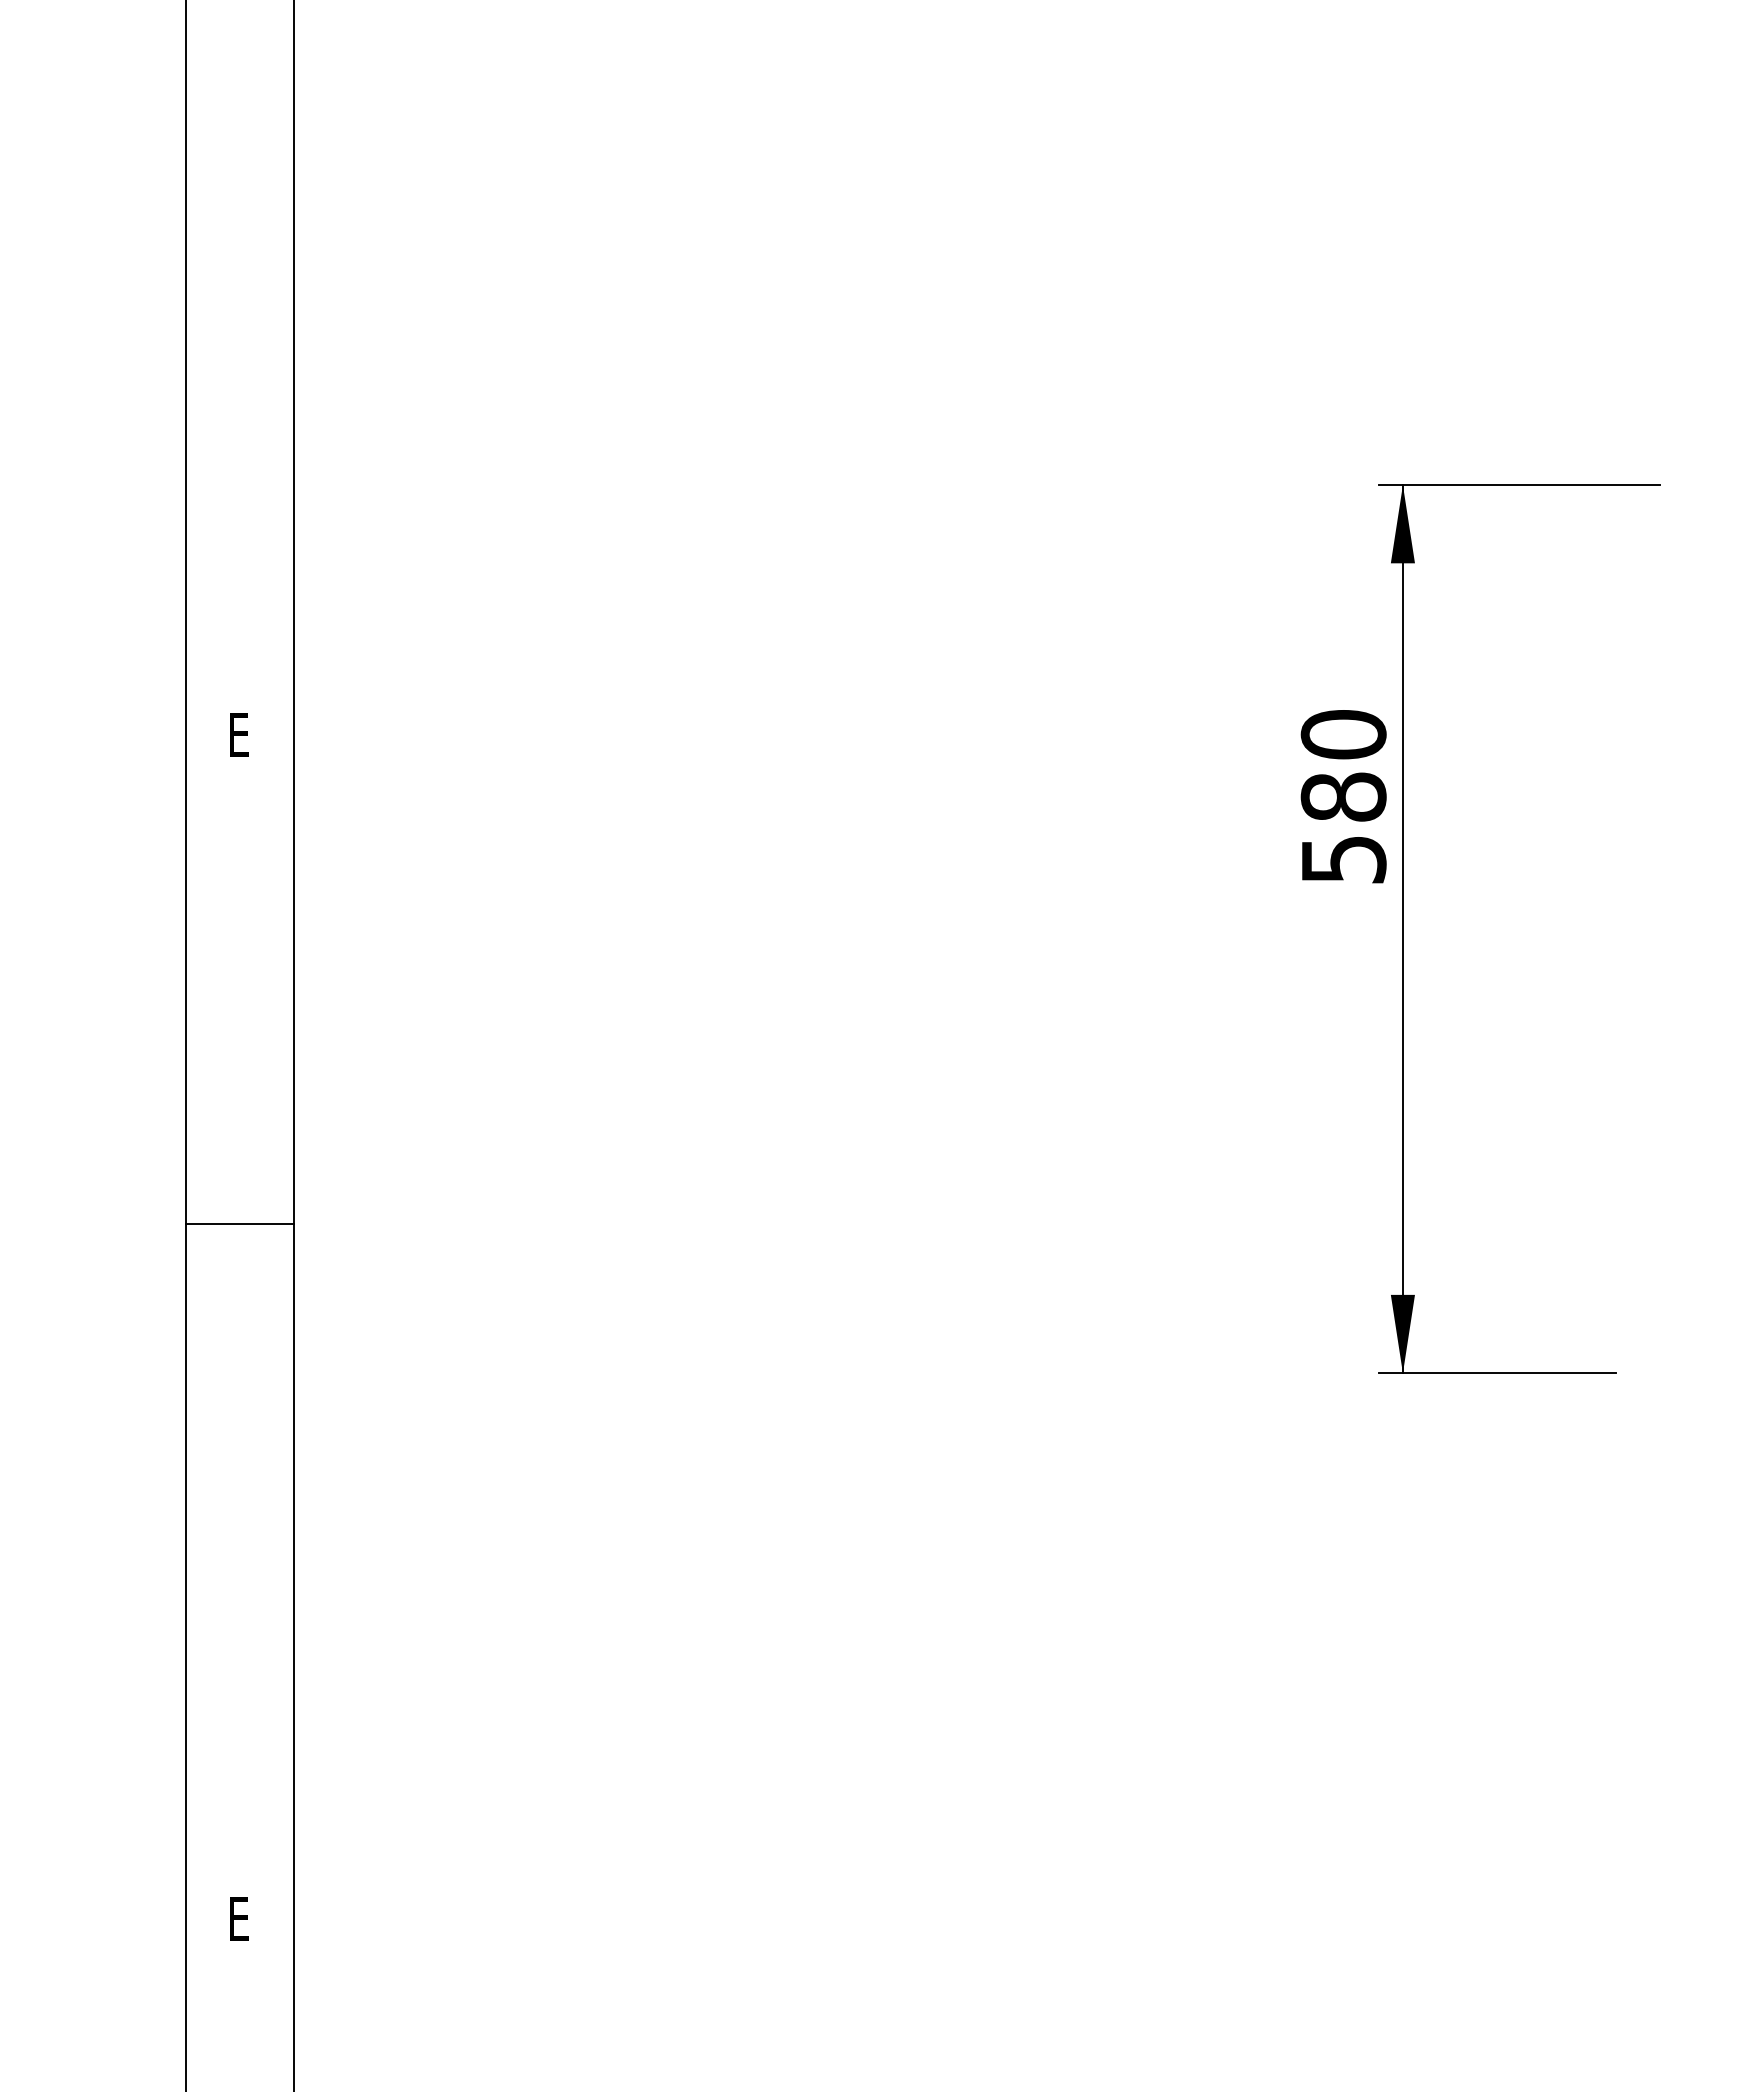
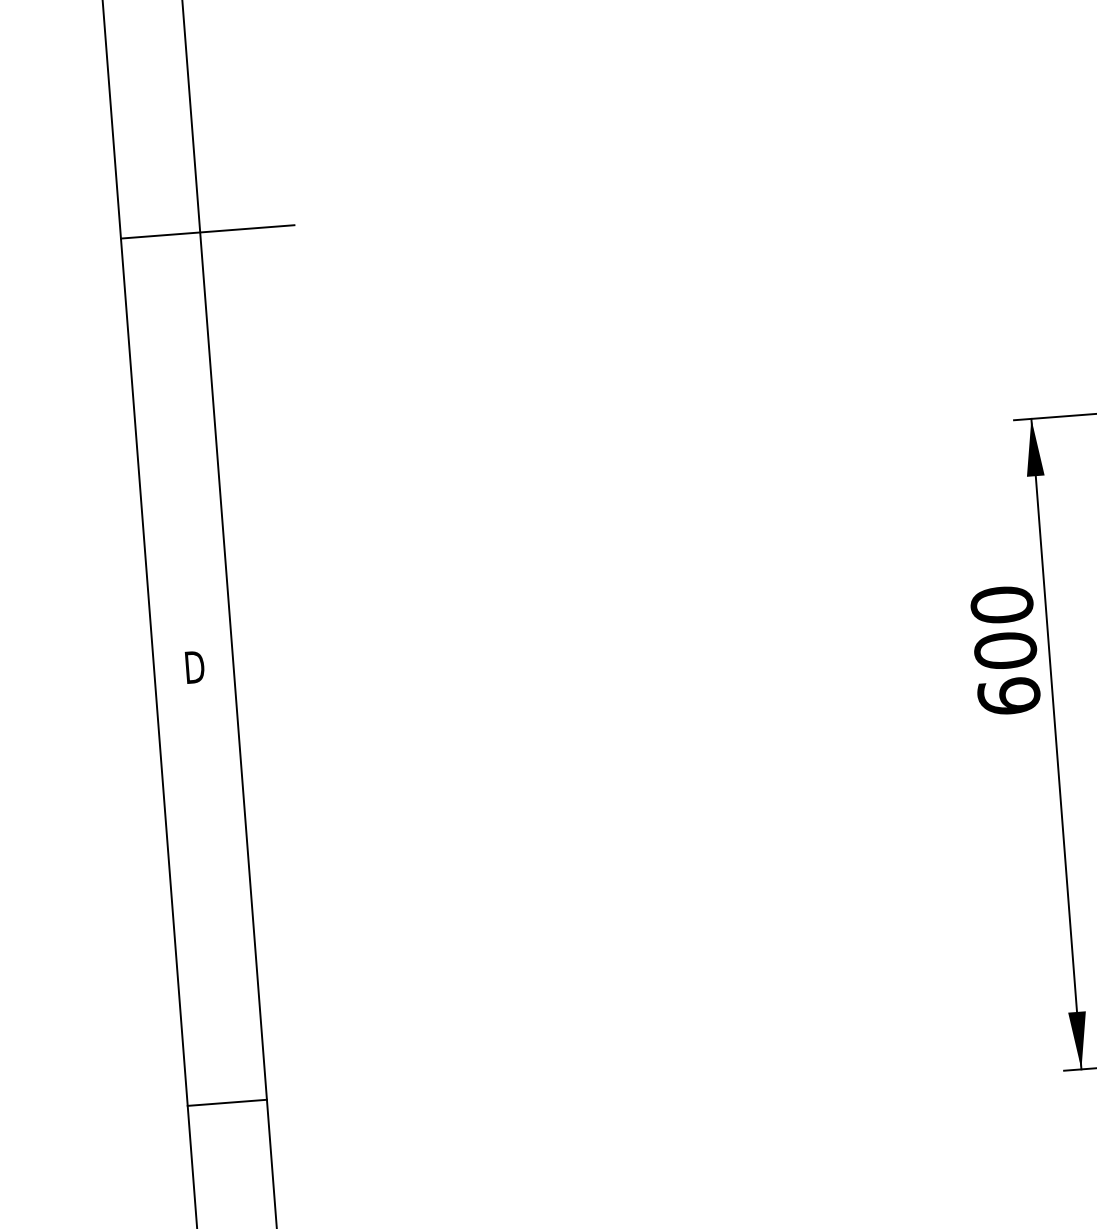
line: (304, 145) -> (207, 232), added
text: (241, 734) -> (194, 666), E -> D
text: (1343, 827) -> (1007, 672), 580 -> 600
line: (240, 1224) -> (227, 1102), moved

